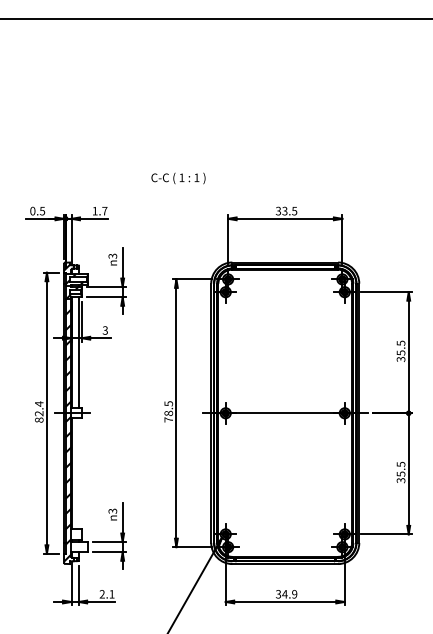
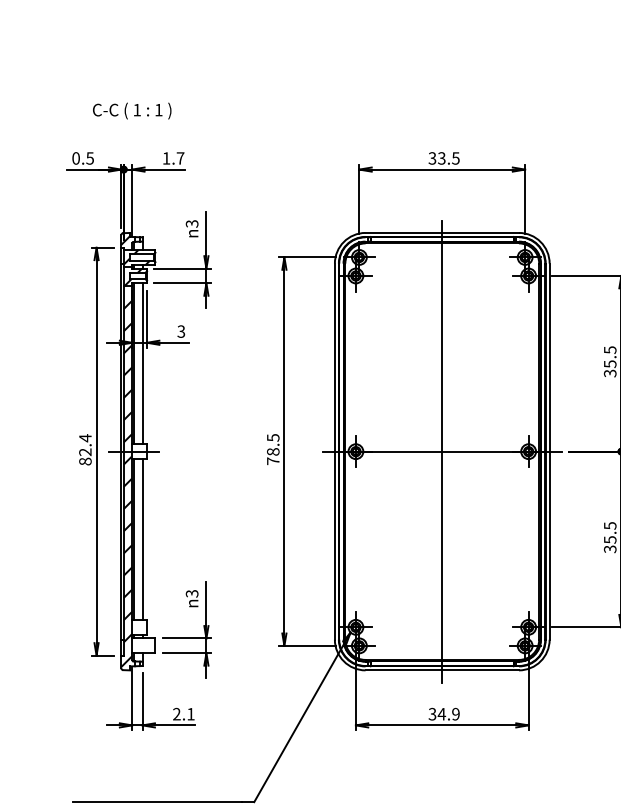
text: (178, 178) -> (132, 111), moved
line: (285, 412) -> (442, 450), added
line: (78, 473) -> (142, 538), added

